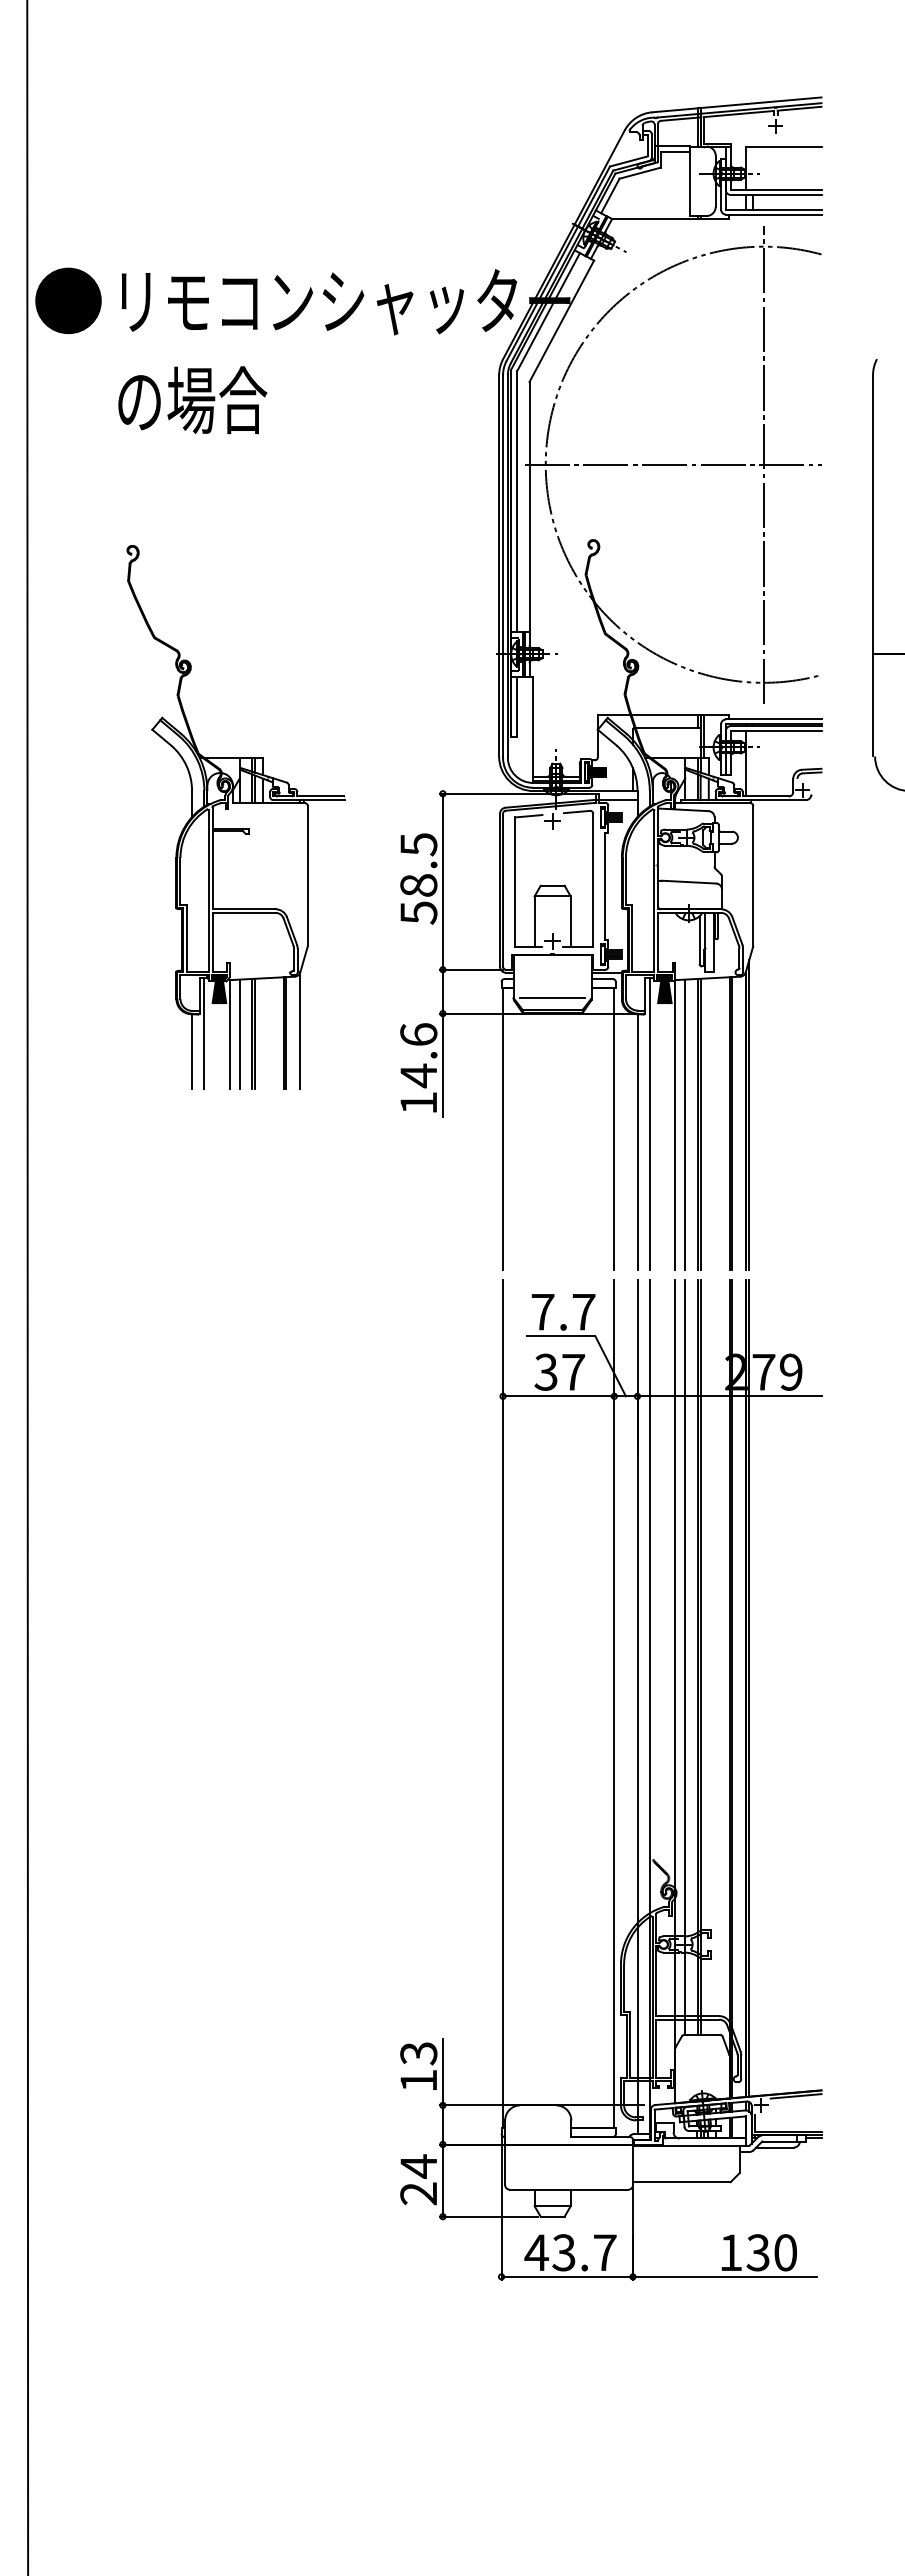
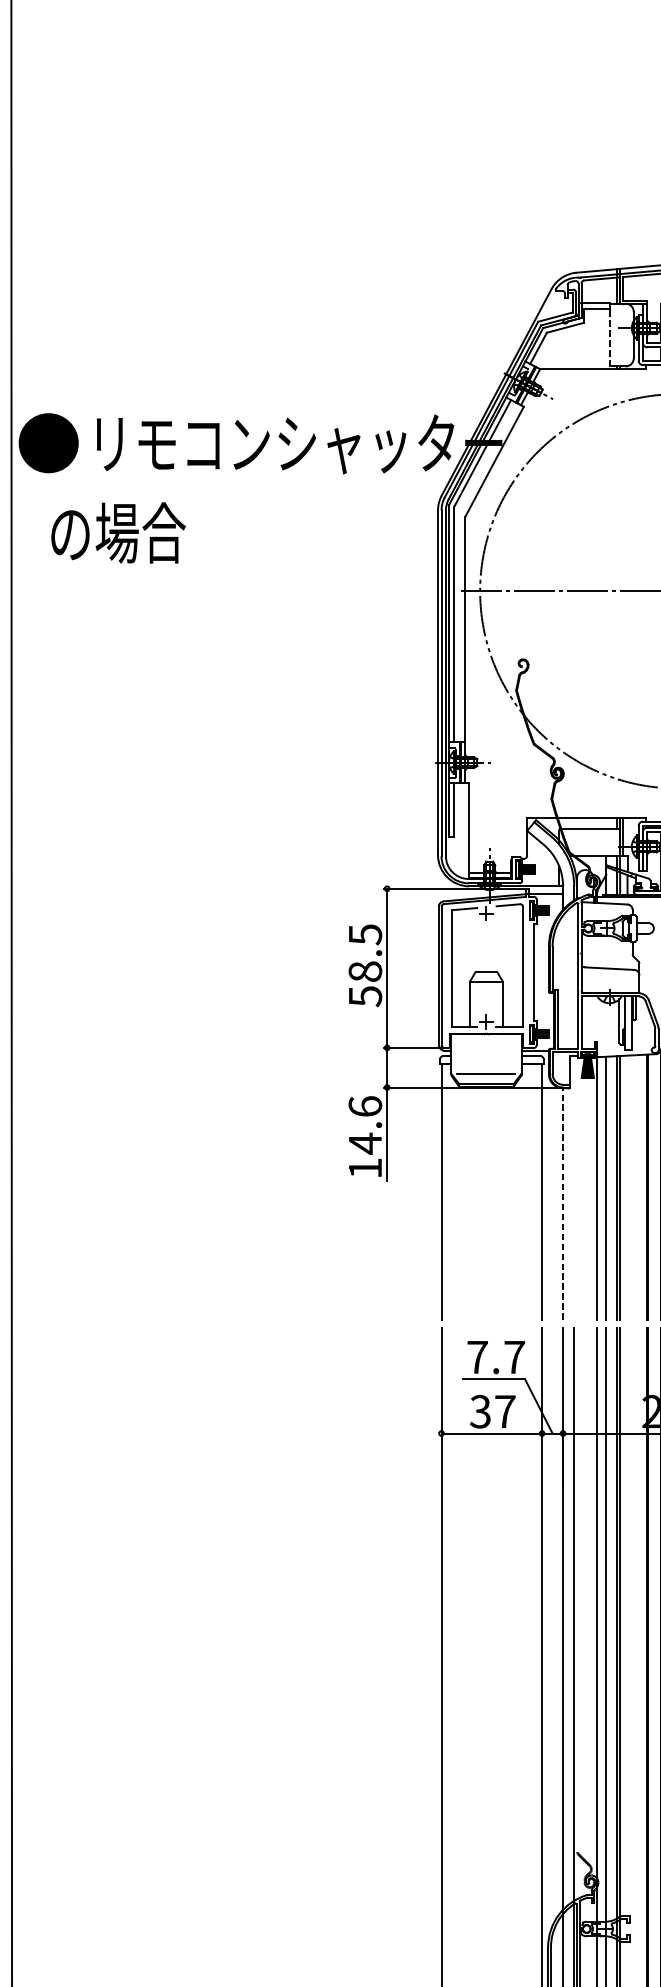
line: (689, 183) -> (610, 337), solid -> dashed
text: (192, 400) -> (118, 533), moved
part: (235, 817) -> (199, 910), removed
line: (649, 1124) -> (573, 1187), removed
line: (637, 1141) -> (563, 1203), solid -> dashed

